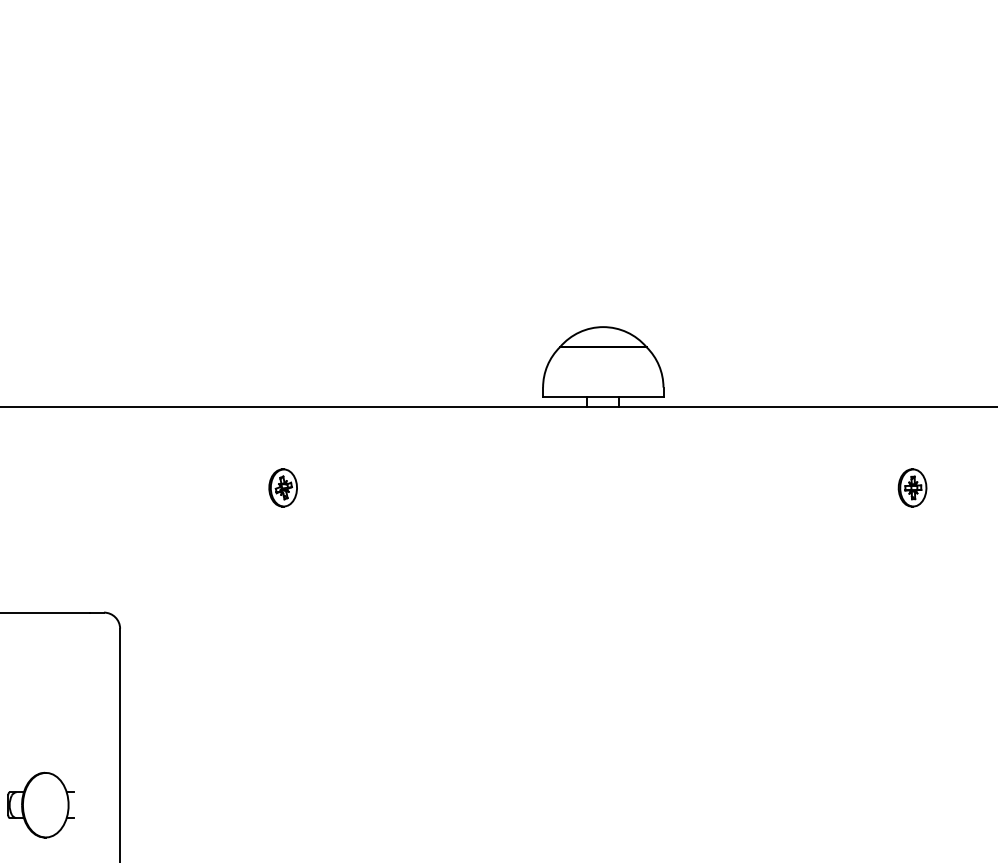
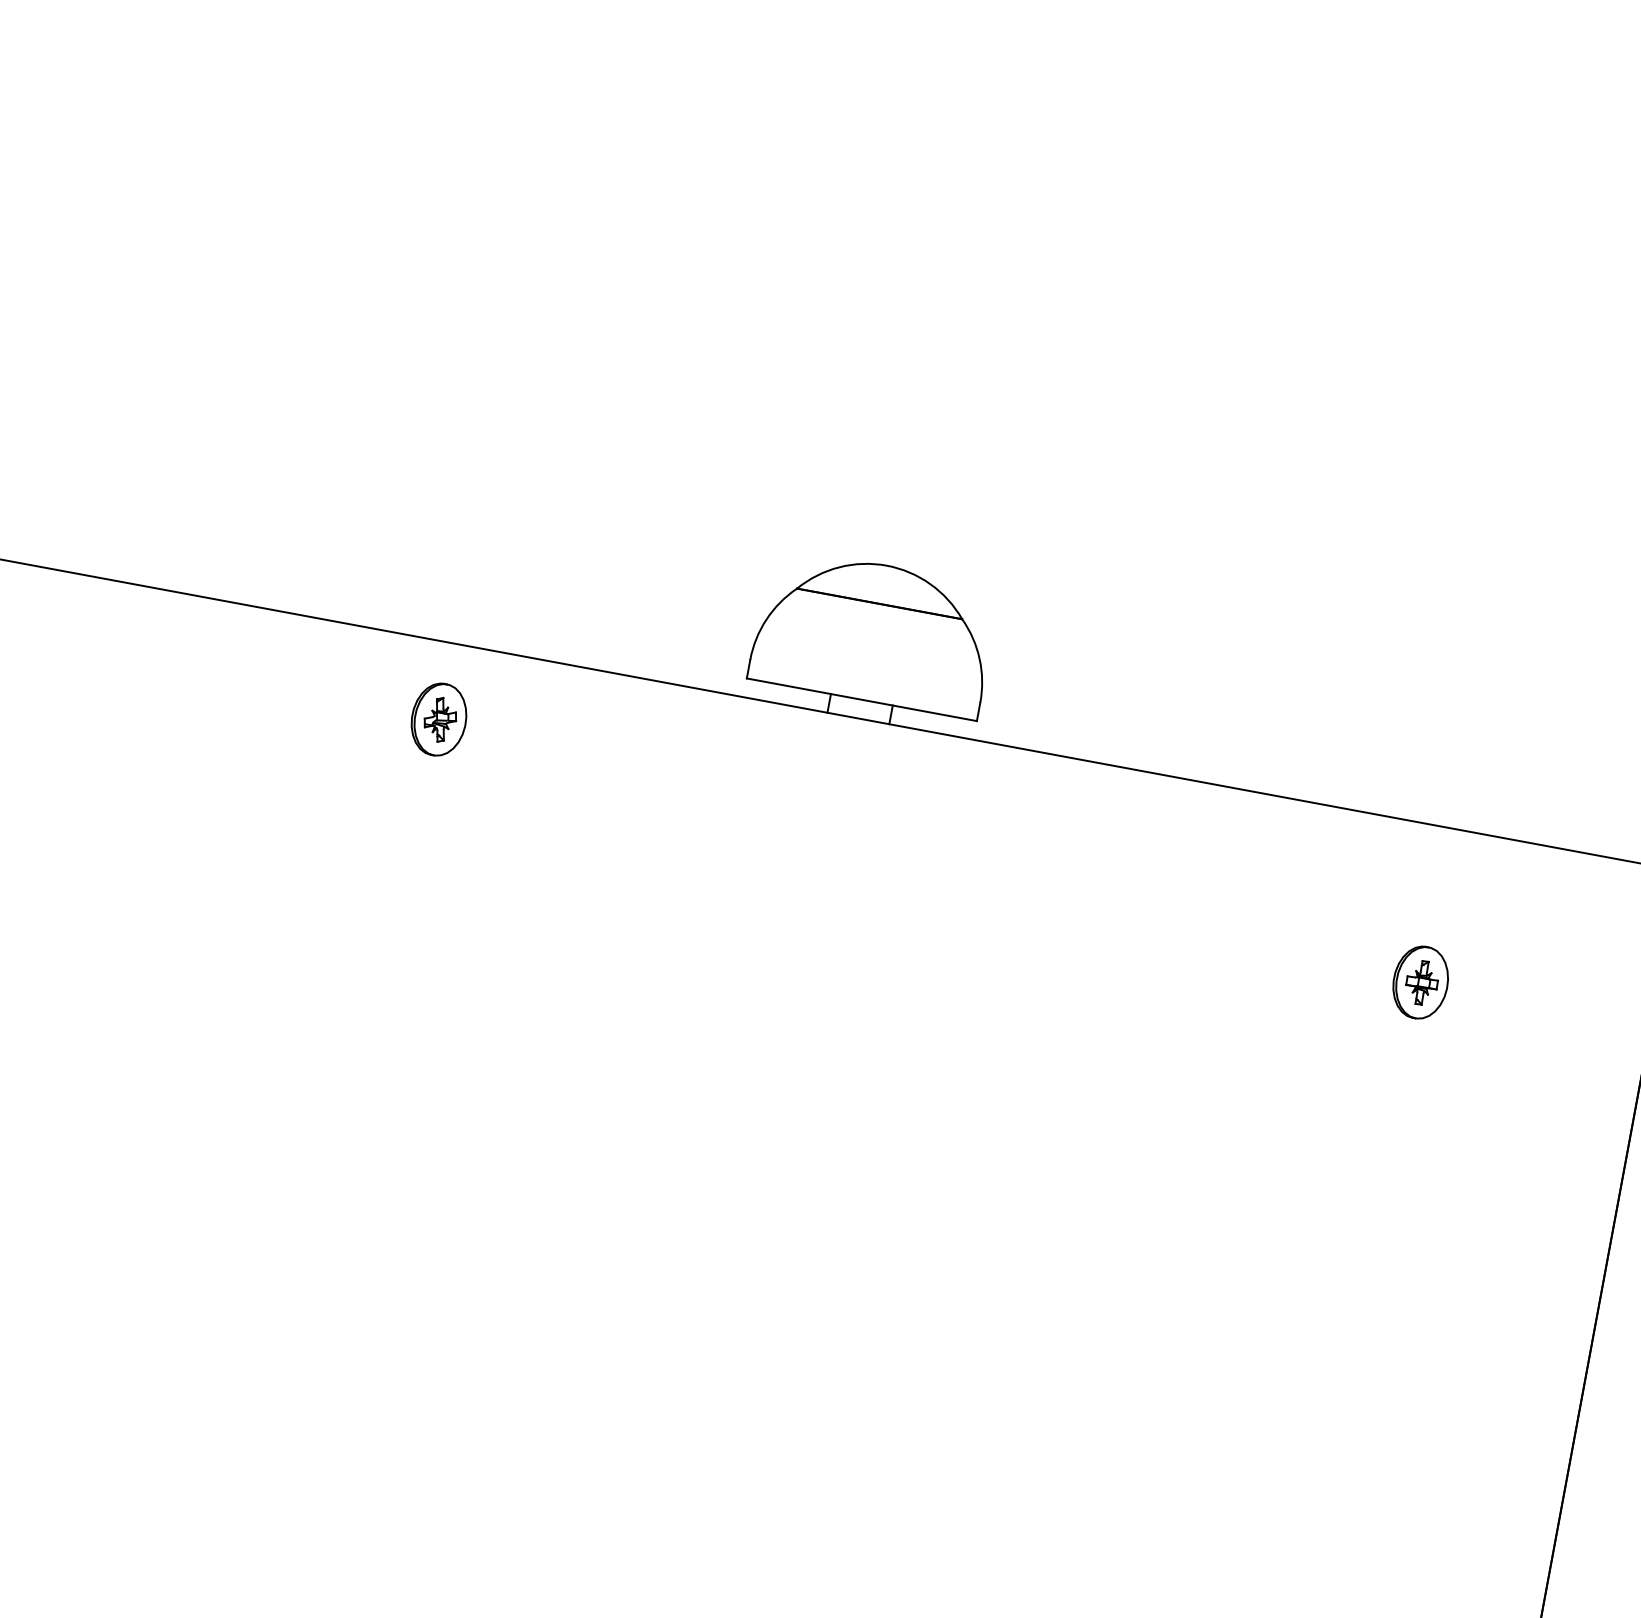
part: (282, 487) -> (437, 718), moved

